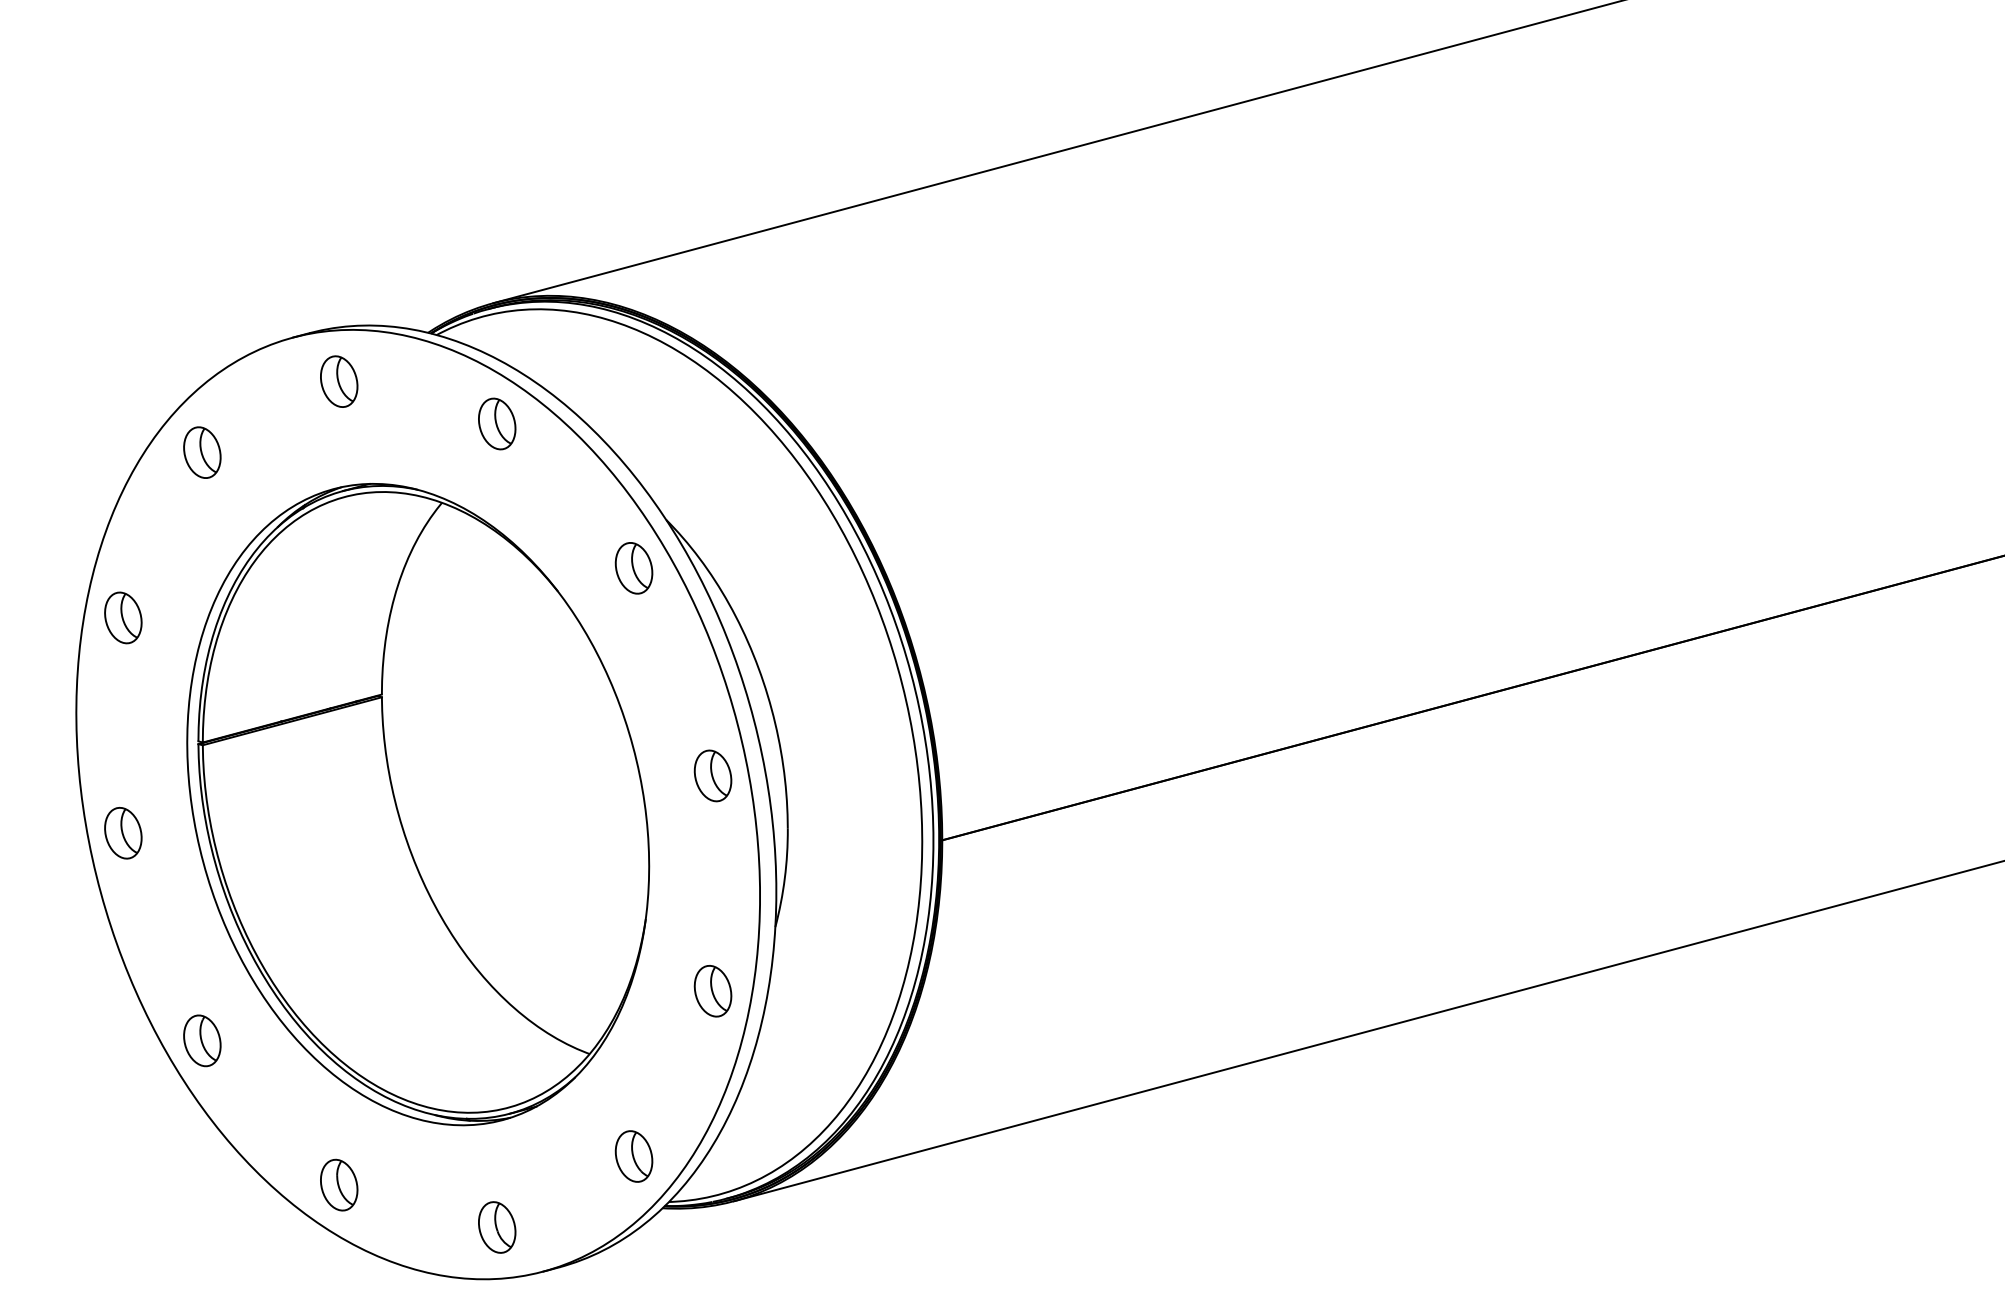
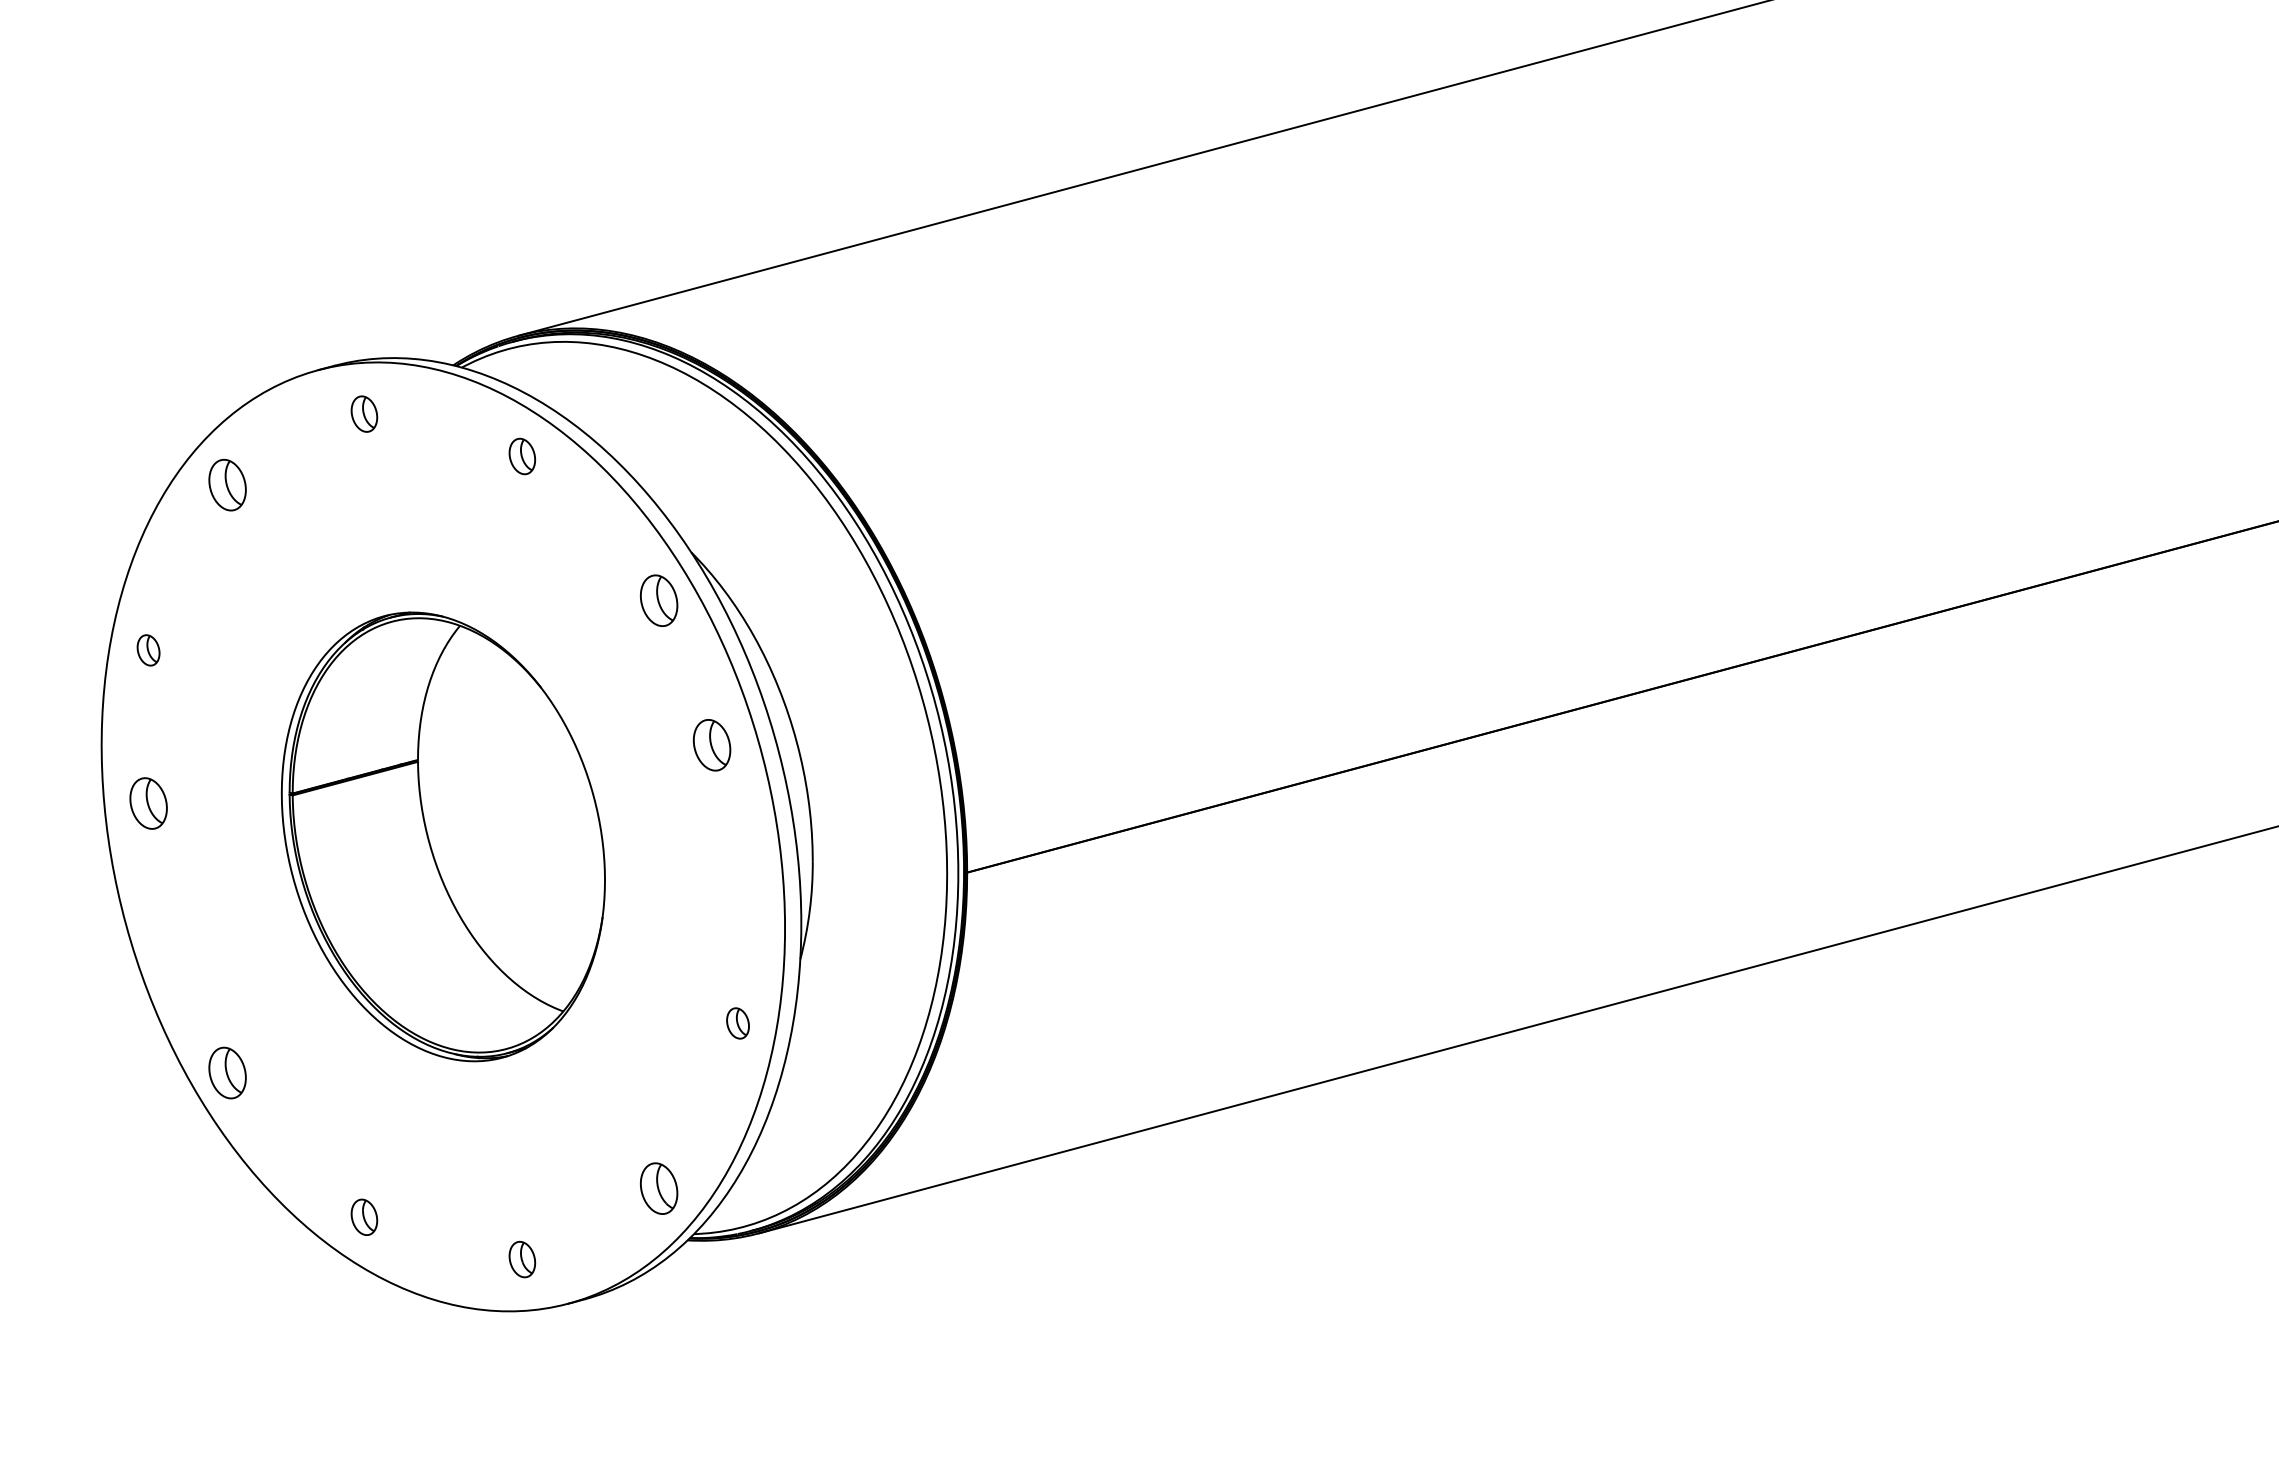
part: (339, 380) -> (364, 413), size x0.7
part: (497, 423) -> (522, 456), size x0.7
part: (123, 618) -> (148, 650), size x0.6
part: (712, 776) -> (711, 745), moved
part: (418, 804) -> (443, 836), size x0.7
part: (123, 833) -> (148, 803), moved
part: (712, 991) -> (737, 1023), size x0.6
part: (339, 1185) -> (364, 1217), size x0.7
part: (497, 1227) -> (522, 1259), size x0.7

